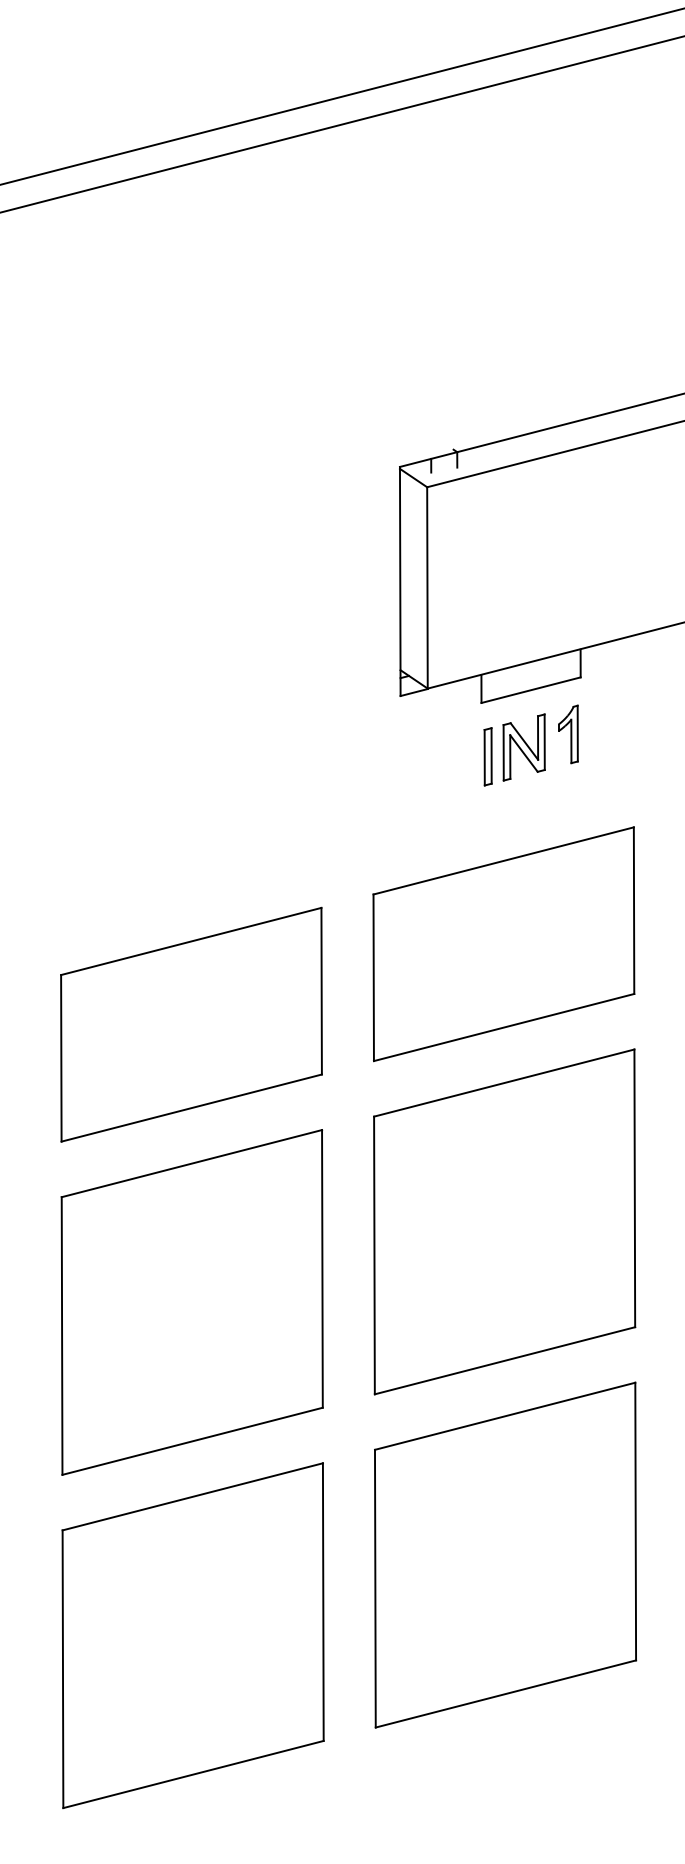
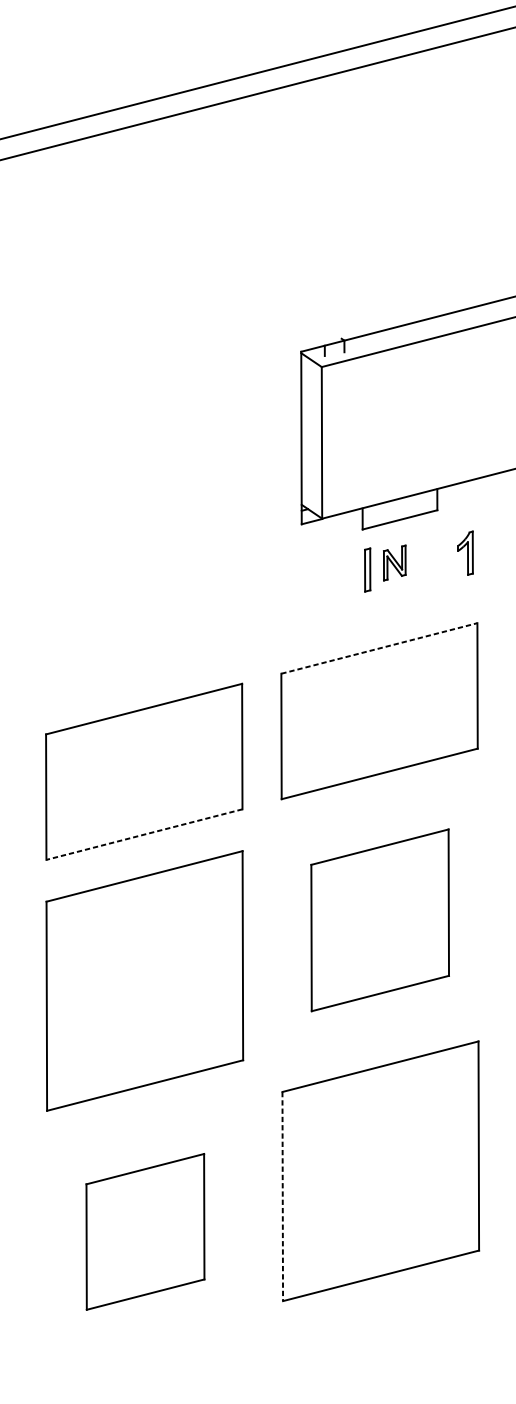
part: (568, 734) -> (465, 553), moved
part: (523, 747) -> (394, 563), size x0.7
line: (504, 860) -> (380, 648), solid -> dashed
line: (191, 1108) -> (144, 834), solid -> dashed
part: (504, 1221) -> (380, 920), size x0.7
line: (375, 1588) -> (282, 1196), solid -> dashed
part: (192, 1635) -> (145, 1231), size x0.6

